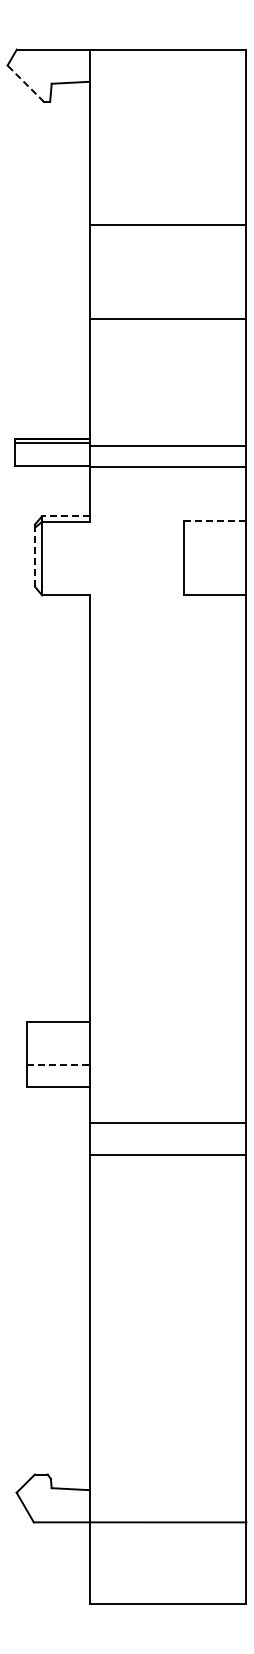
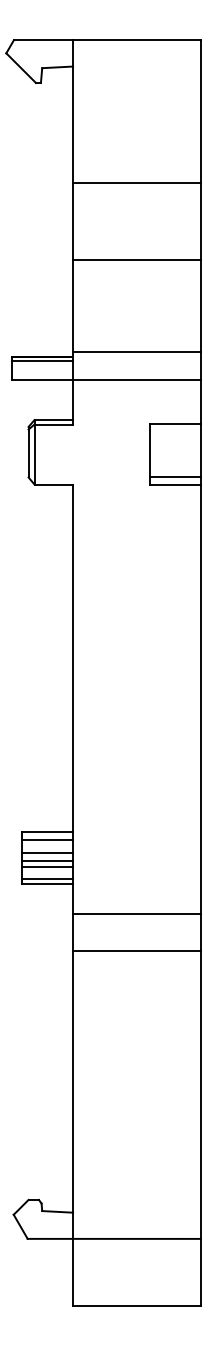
line: (25, 83) -> (20, 67), dashed -> solid
line: (167, 446) -> (136, 351), moved
line: (65, 516) -> (53, 420), dashed -> solid
line: (215, 520) -> (175, 423), dashed -> solid
line: (34, 555) -> (28, 452), dashed -> solid
line: (215, 586) -> (175, 477), added
line: (57, 1031) -> (46, 839), added
line: (57, 1048) -> (46, 853), added
line: (57, 1058) -> (46, 861), added
line: (58, 1065) -> (47, 867), dashed -> solid
line: (57, 1079) -> (46, 878), added
line: (167, 1154) -> (136, 950), moved

